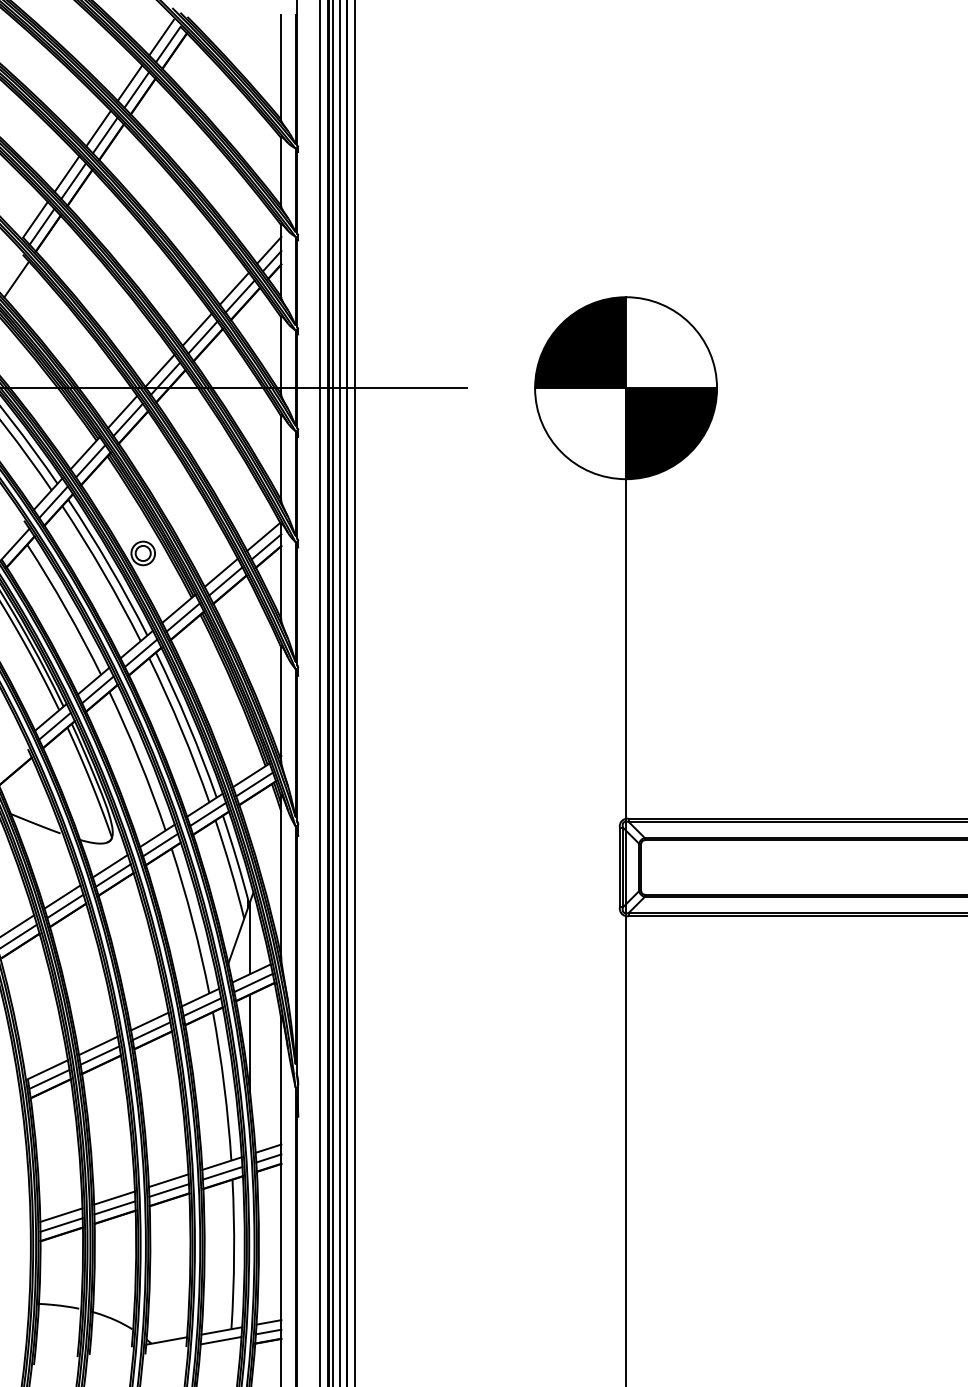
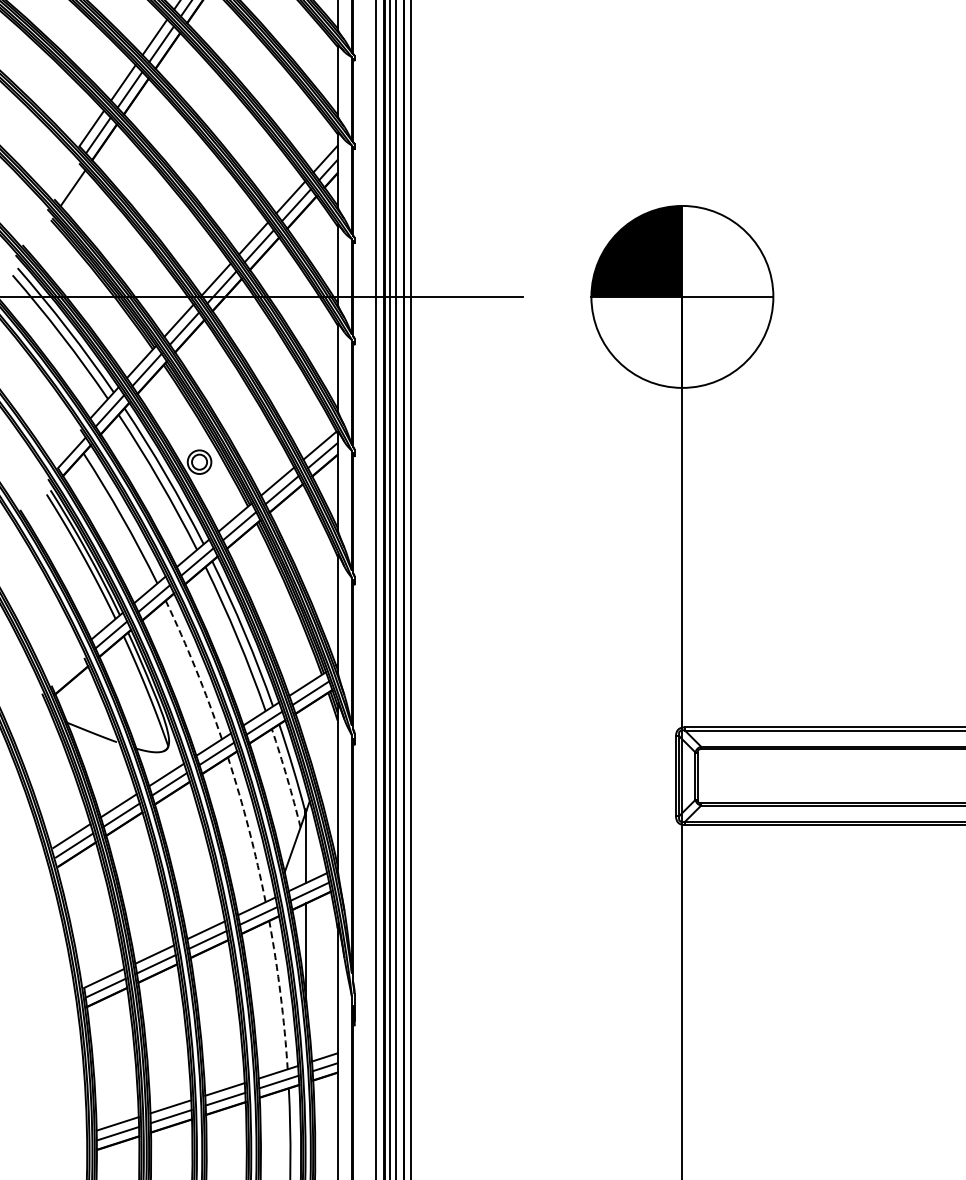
fill: (671, 433) -> (727, 342), removed
arc: (139, 760) -> (195, 669), solid -> dashed
arc: (230, 869) -> (286, 778), solid -> dashed
arc: (192, 920) -> (248, 829), solid -> dashed
arc: (224, 1086) -> (280, 995), solid -> dashed

